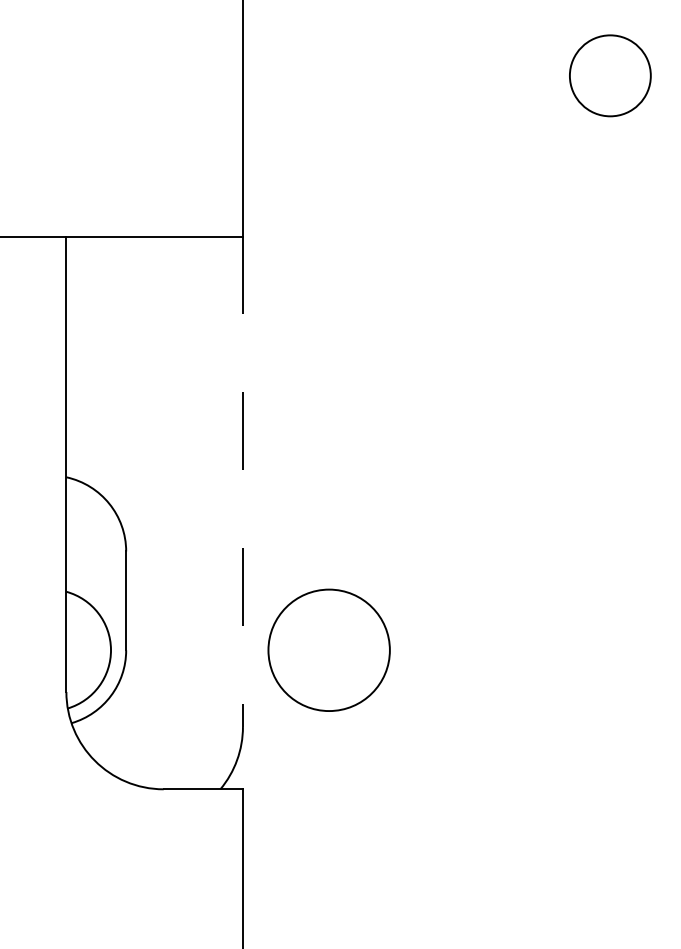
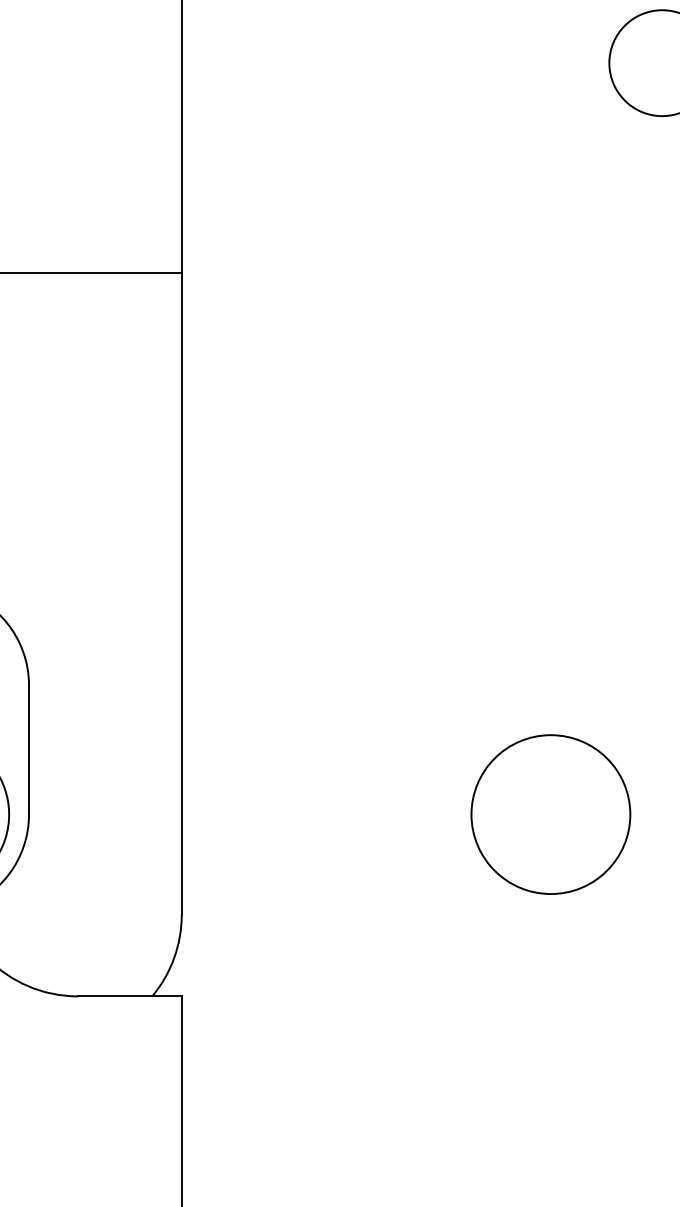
line: (242, 482) -> (181, 595), dashed -> solid
circle: (328, 649) -> (549, 813), moved

